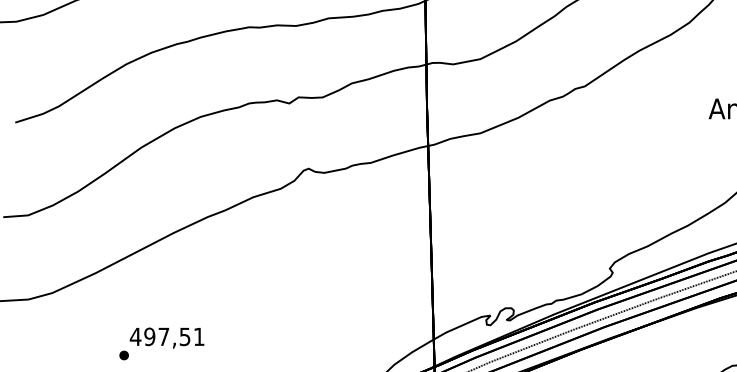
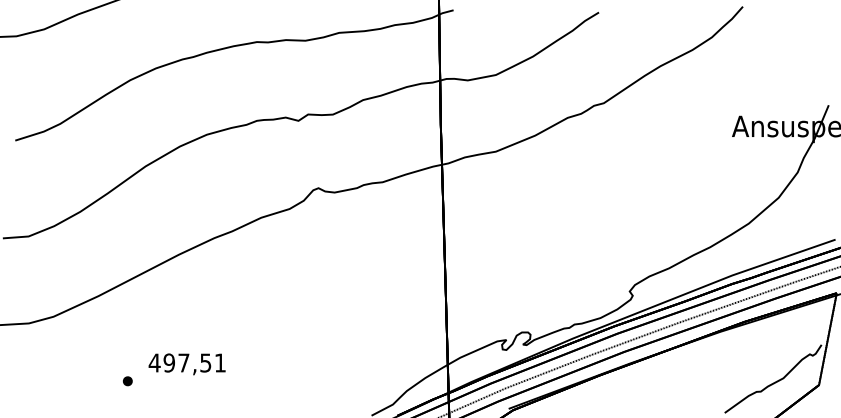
text: (166, 338) -> (186, 364), moved

